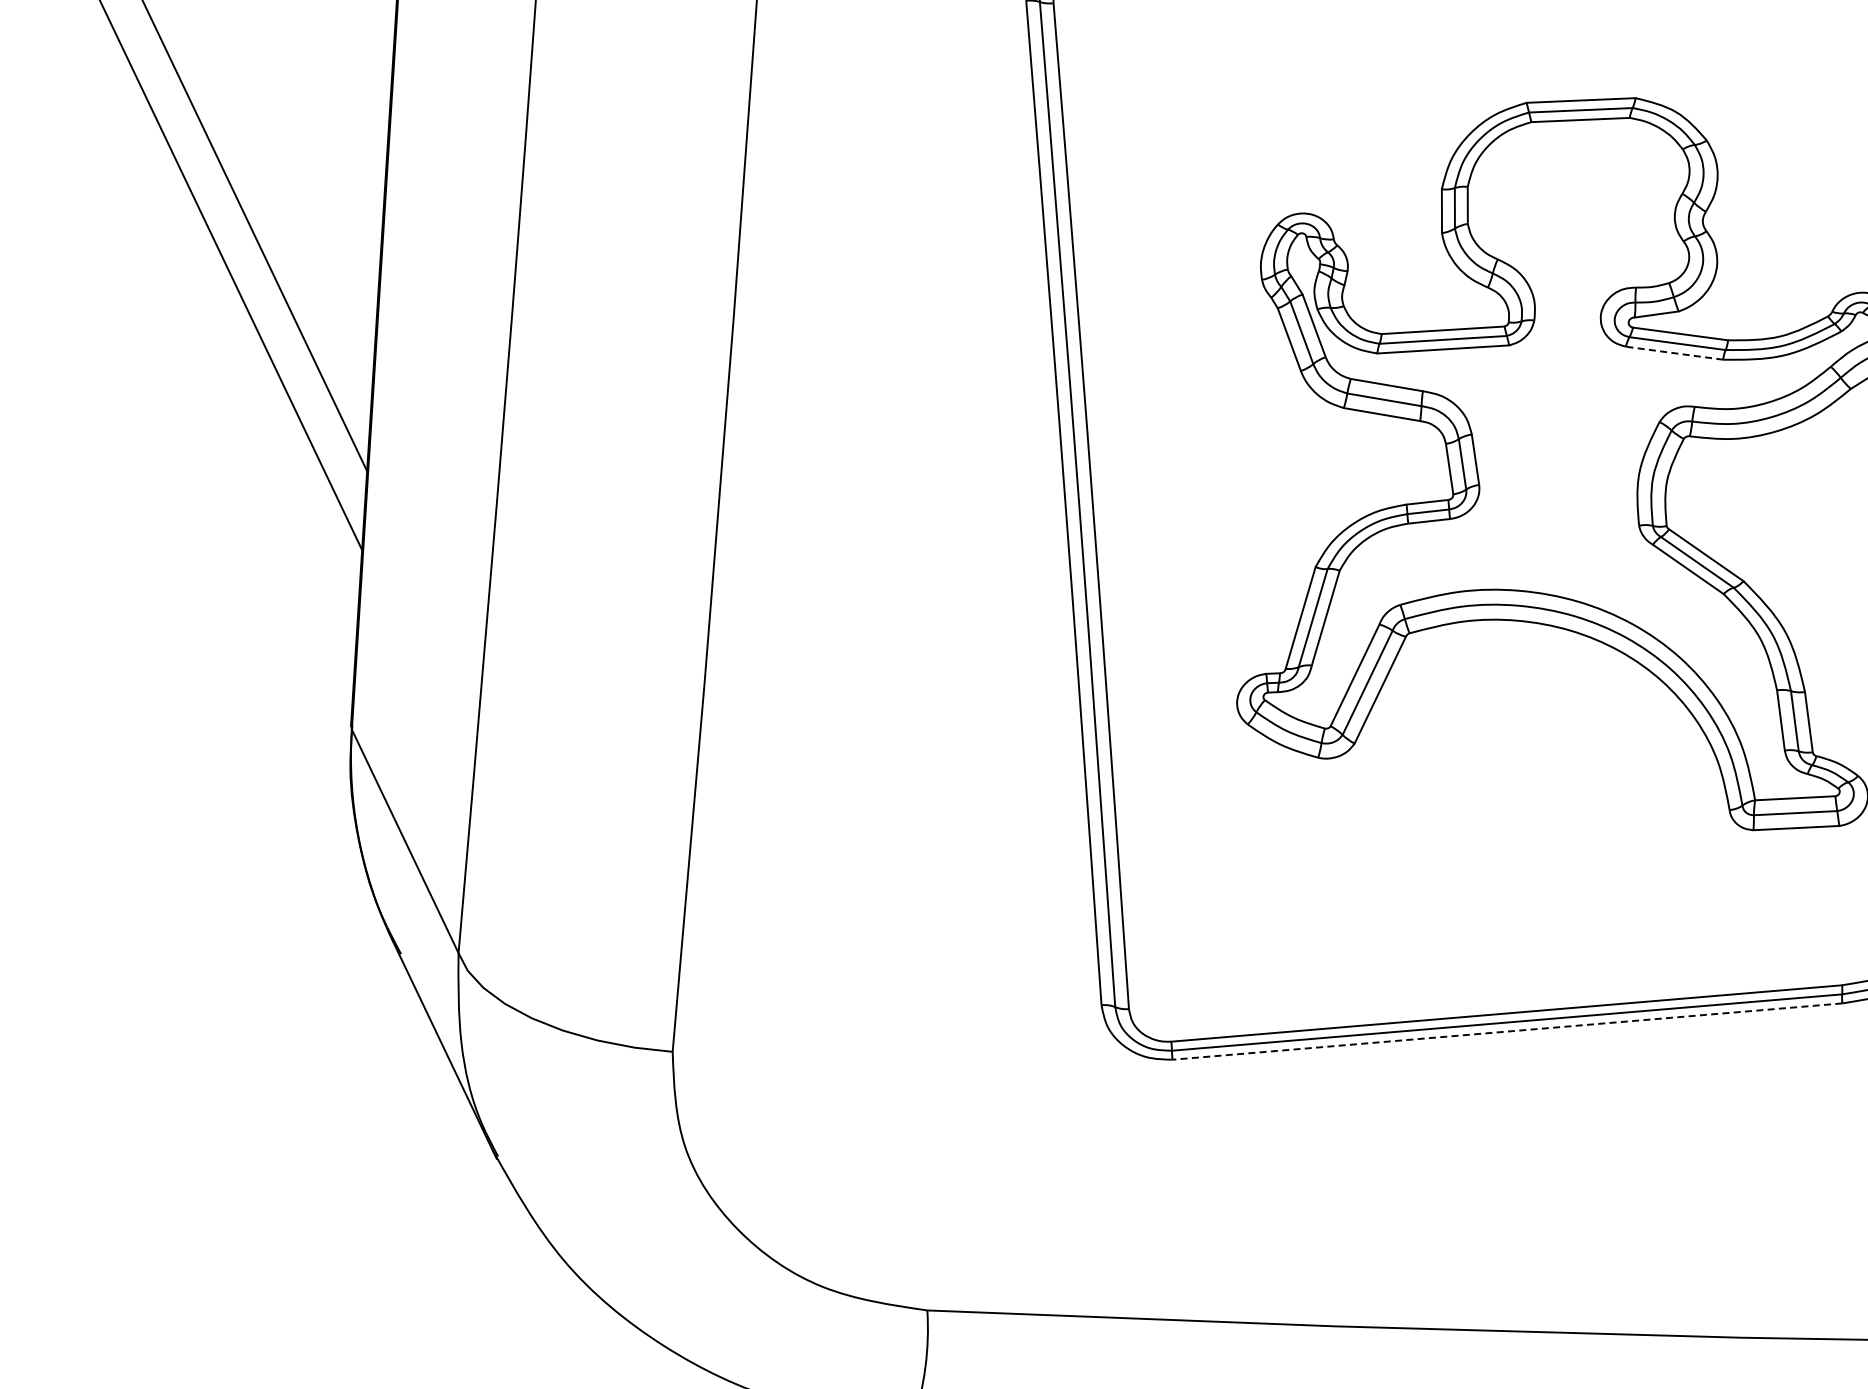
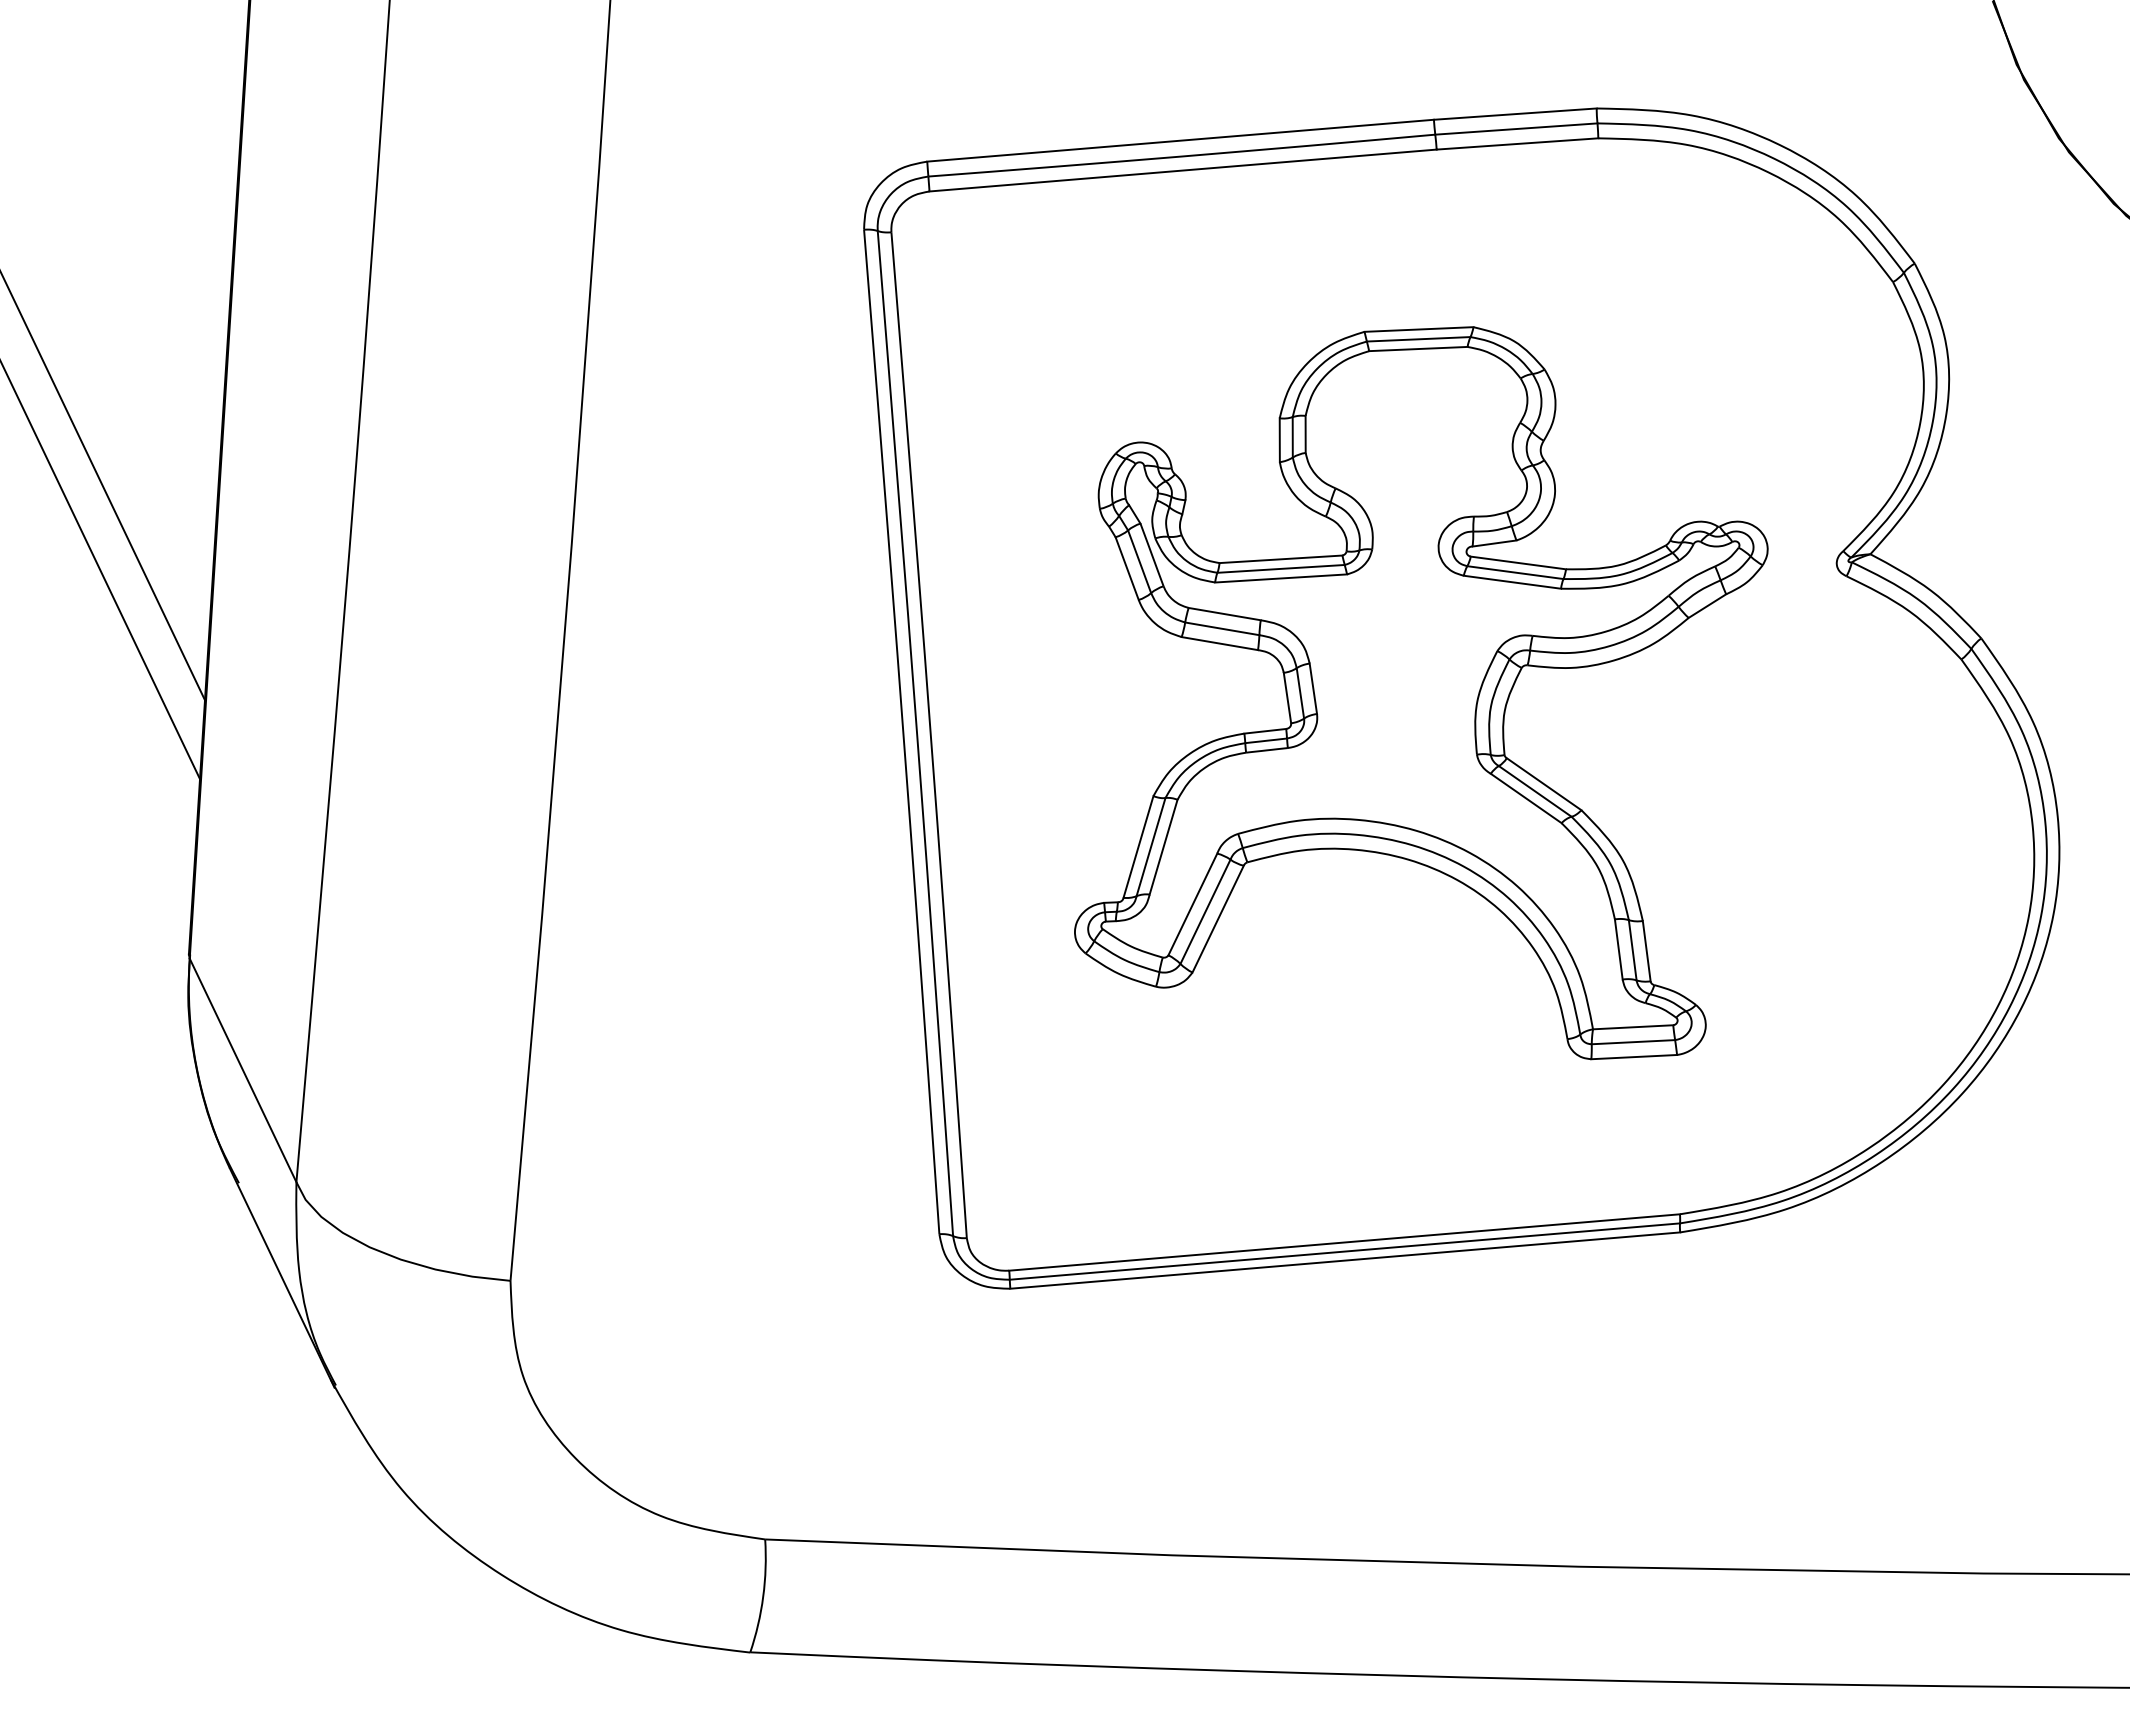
line: (1673, 353) -> (1511, 582), dashed -> solid
line: (1506, 1031) -> (1344, 1260), dashed -> solid

